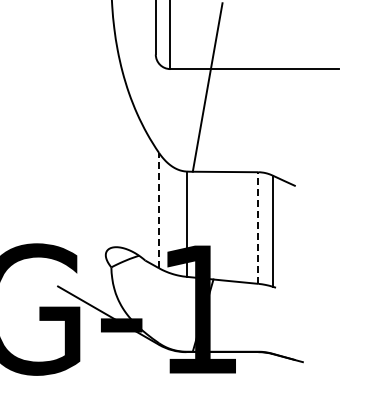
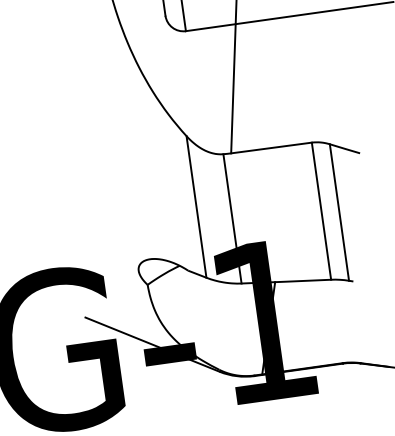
line: (159, 210) -> (196, 206), dashed -> solid
line: (258, 228) -> (321, 211), dashed -> solid

